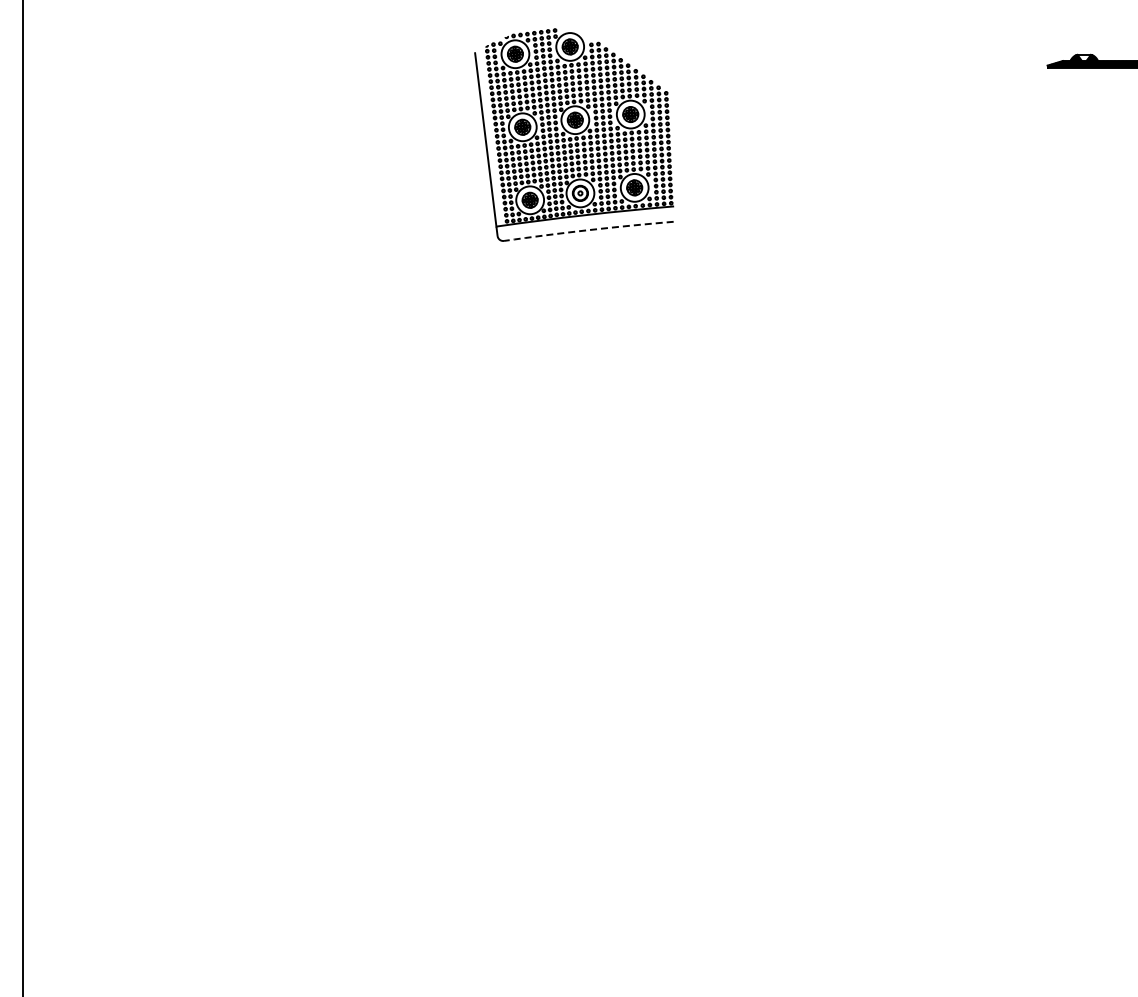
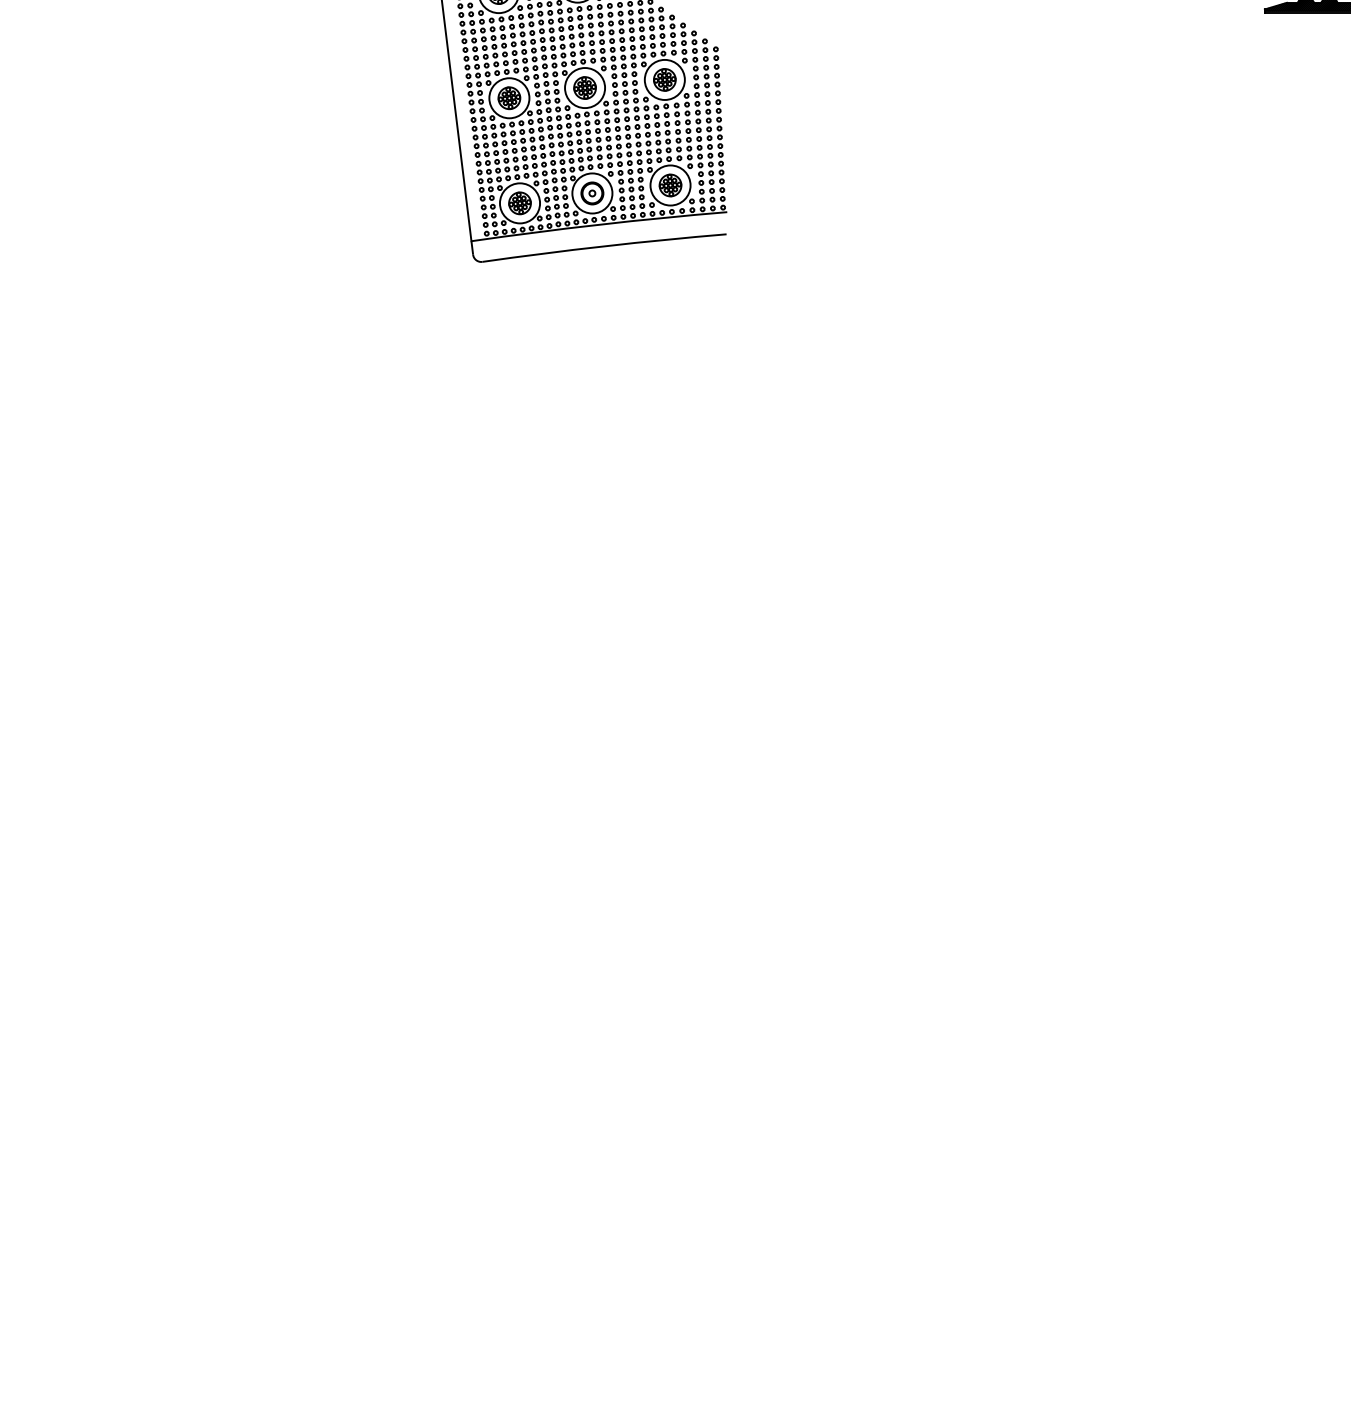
arc: (588, 230) -> (604, 246), dashed -> solid

